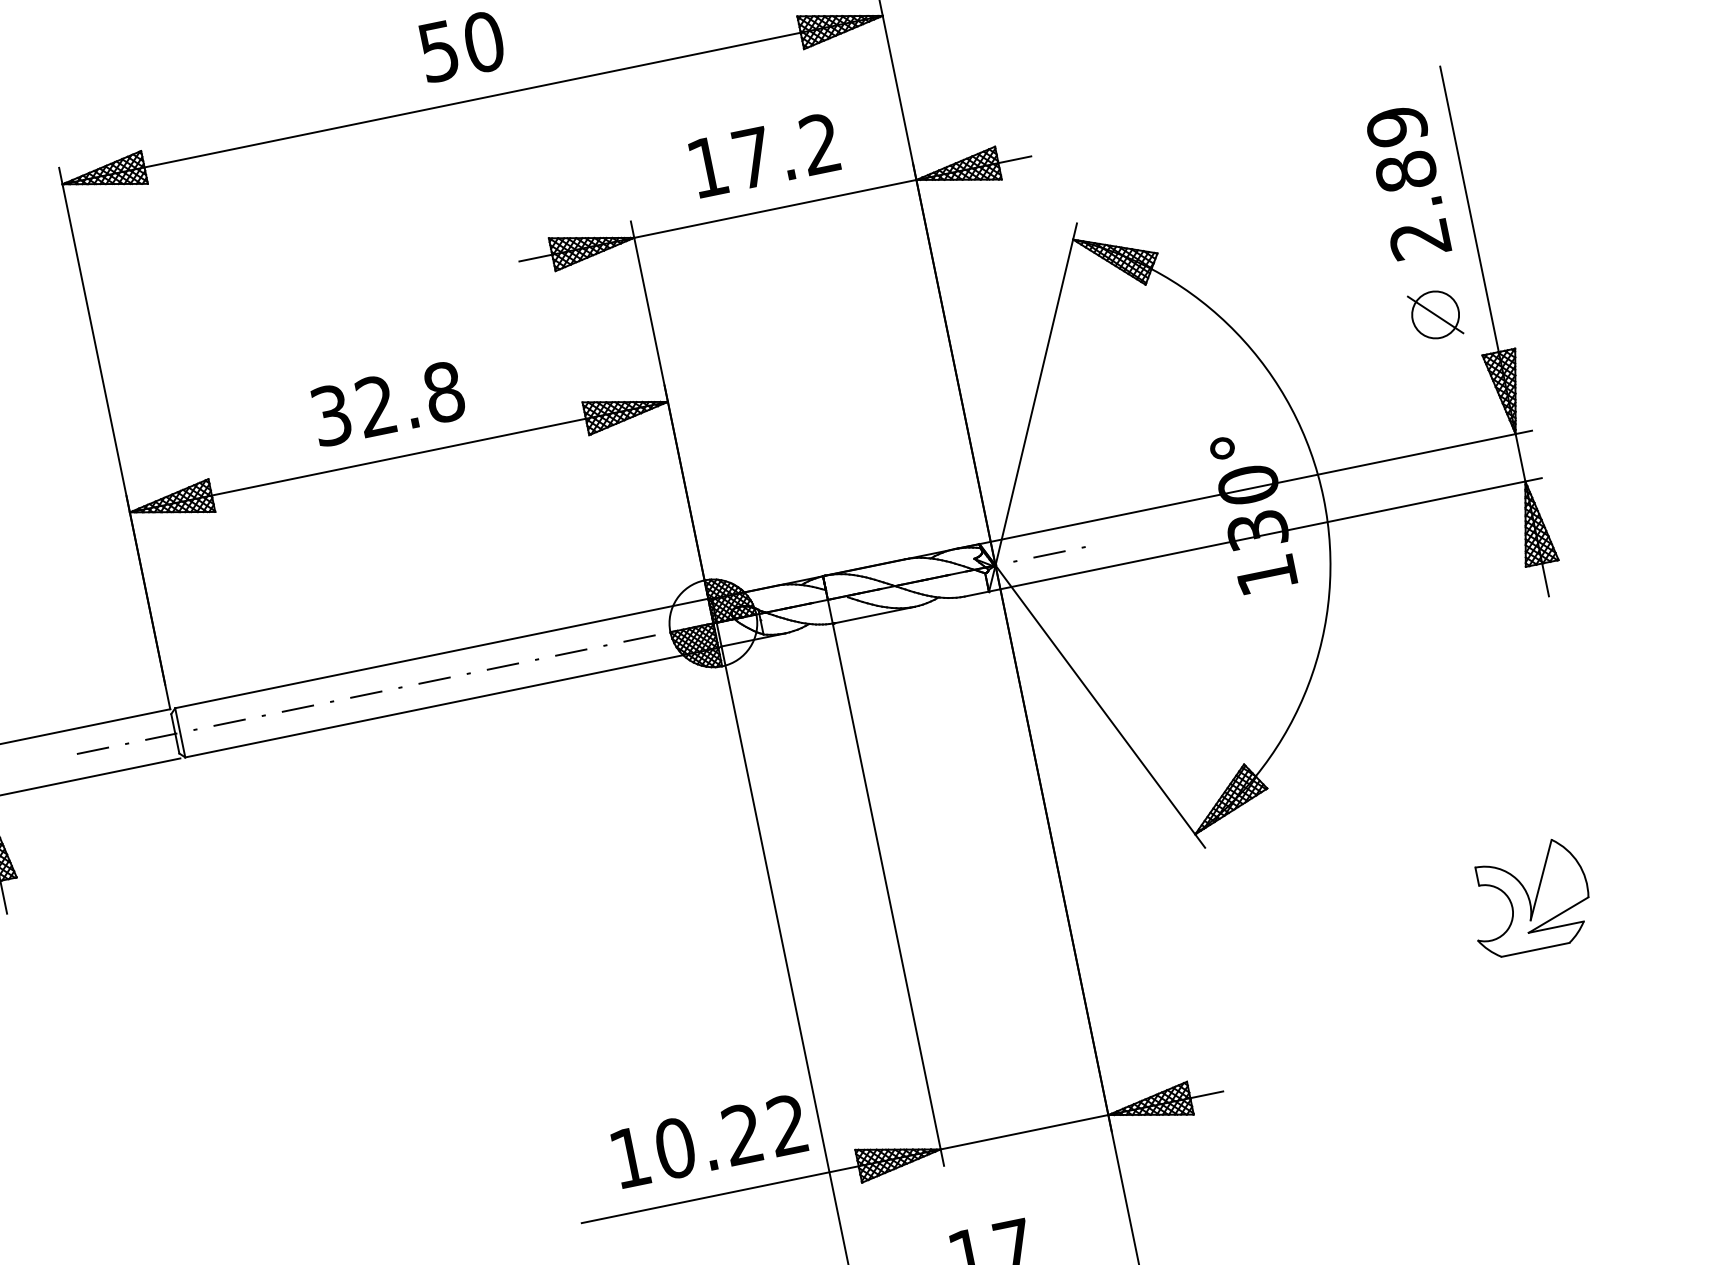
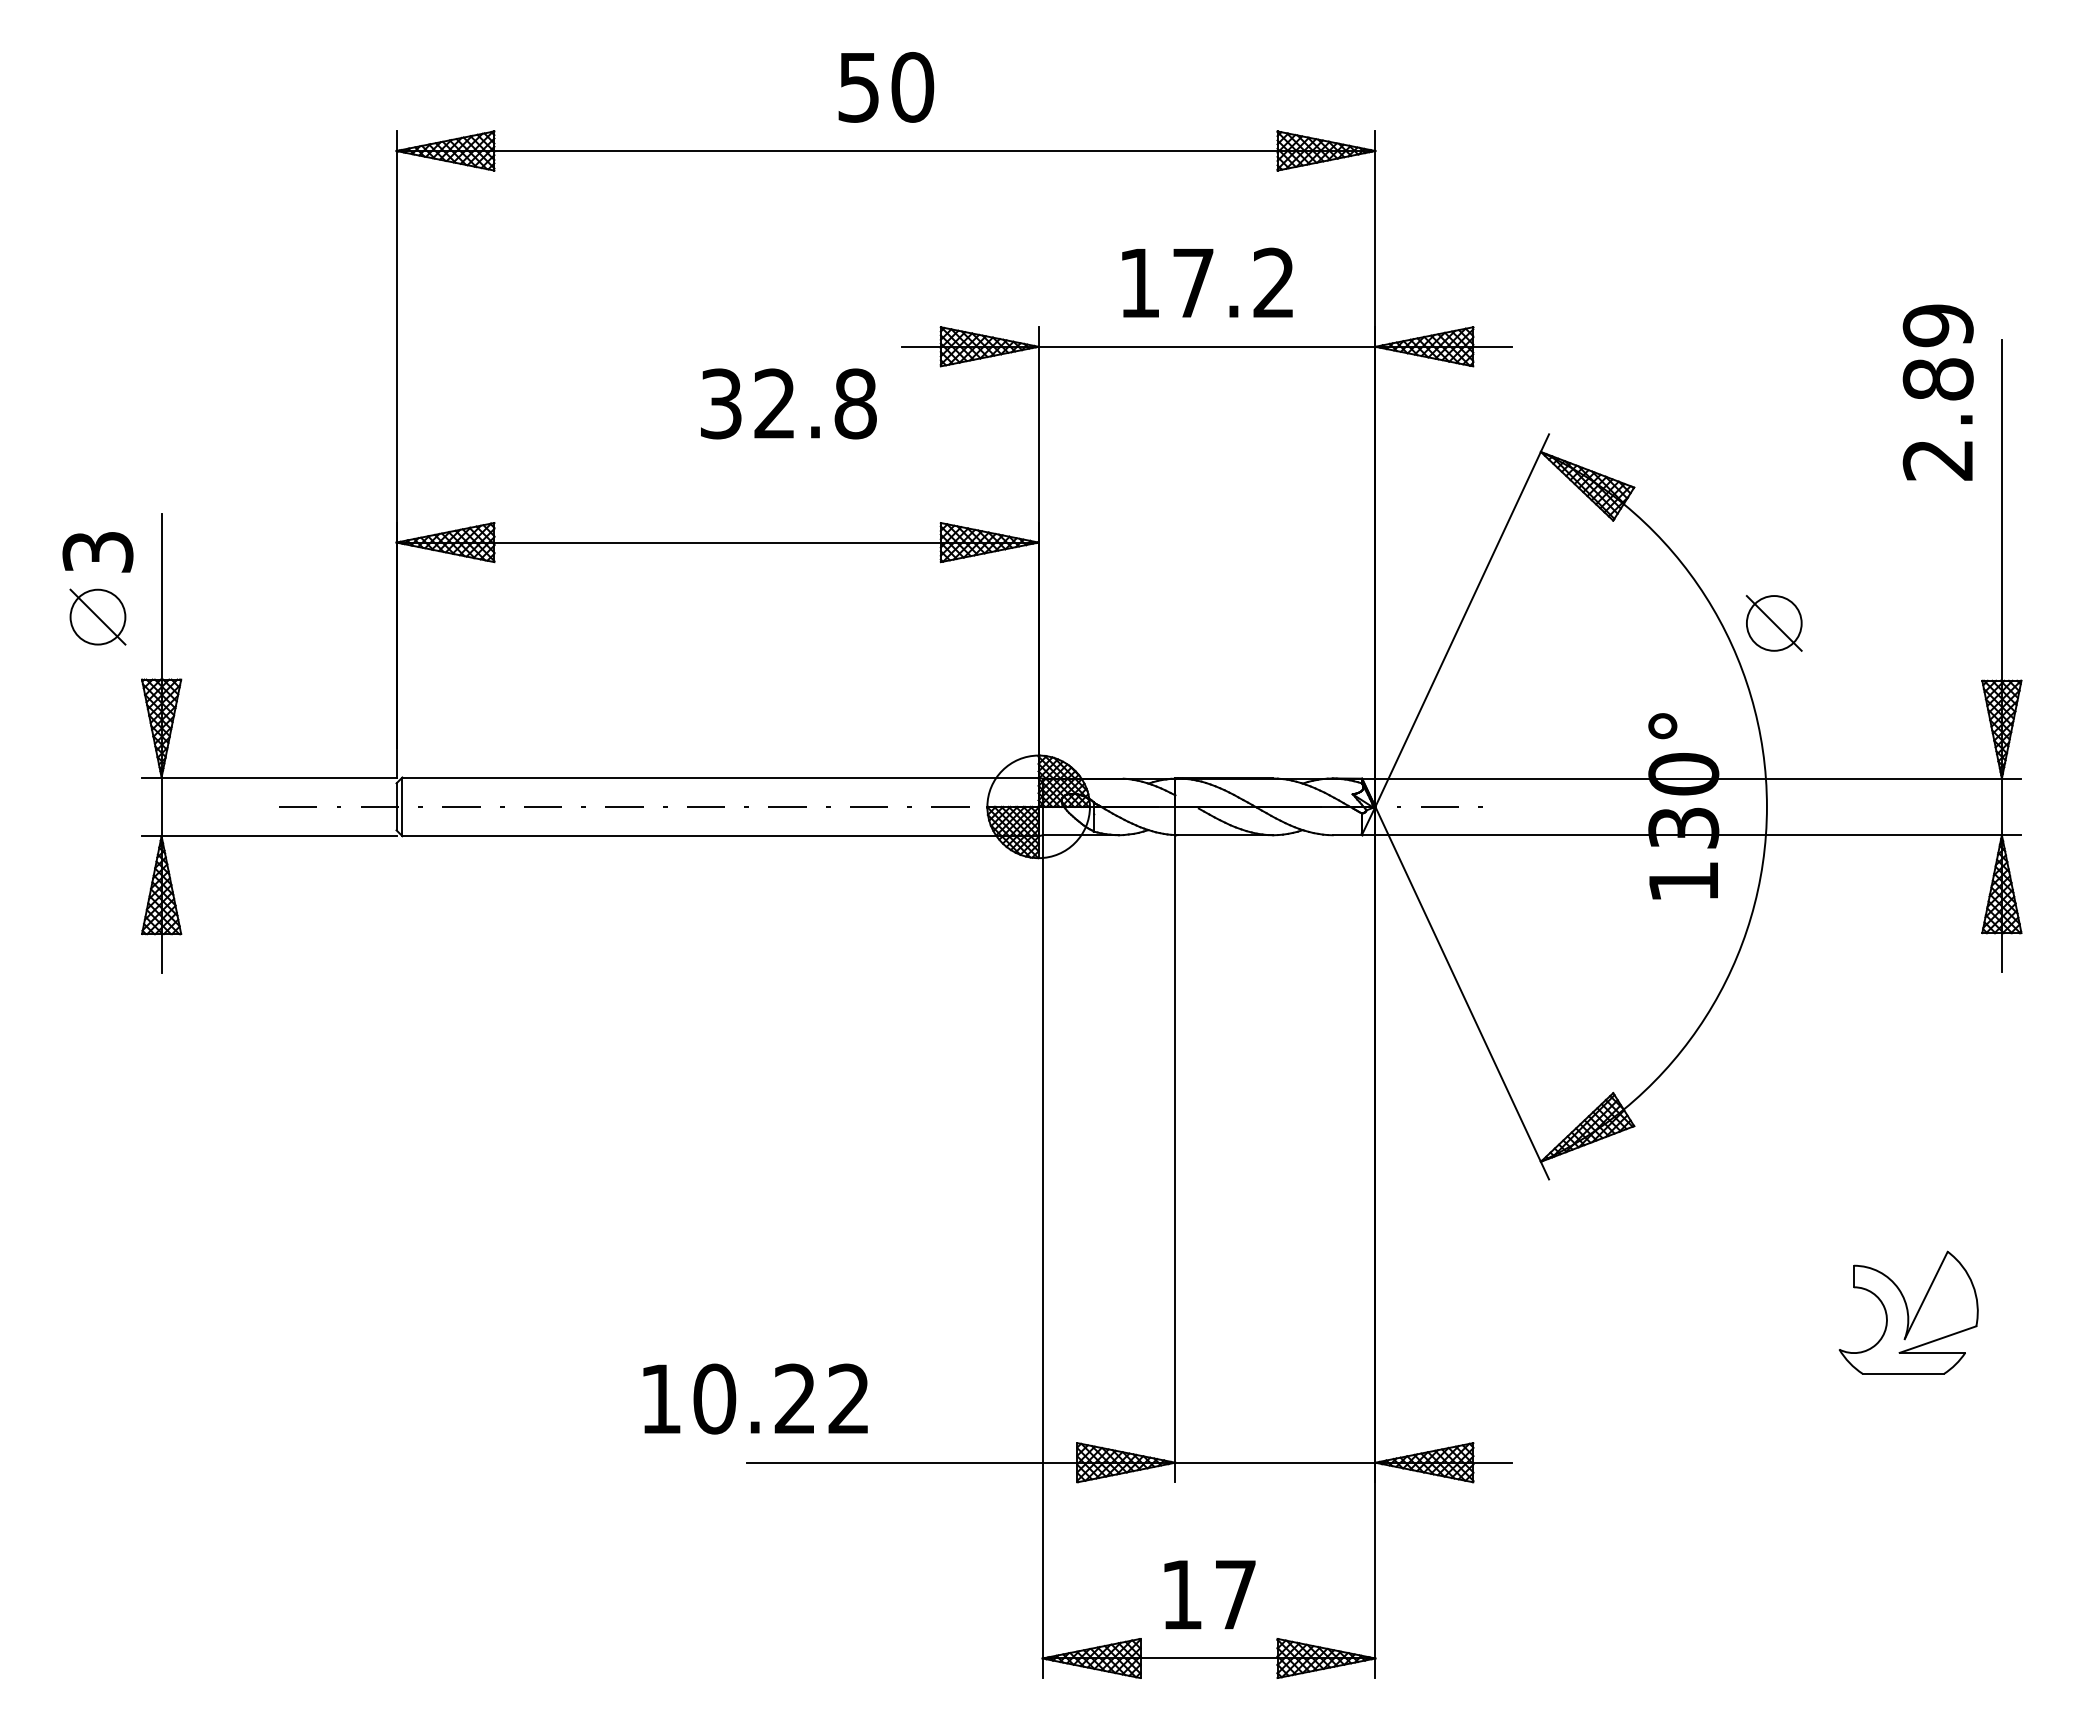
text: (1407, 182) -> (1937, 392), moved
part: (1435, 315) -> (1773, 623), moved
text: (387, 403) -> (788, 403), moved
text: (709, 1140) -> (755, 1398), moved

